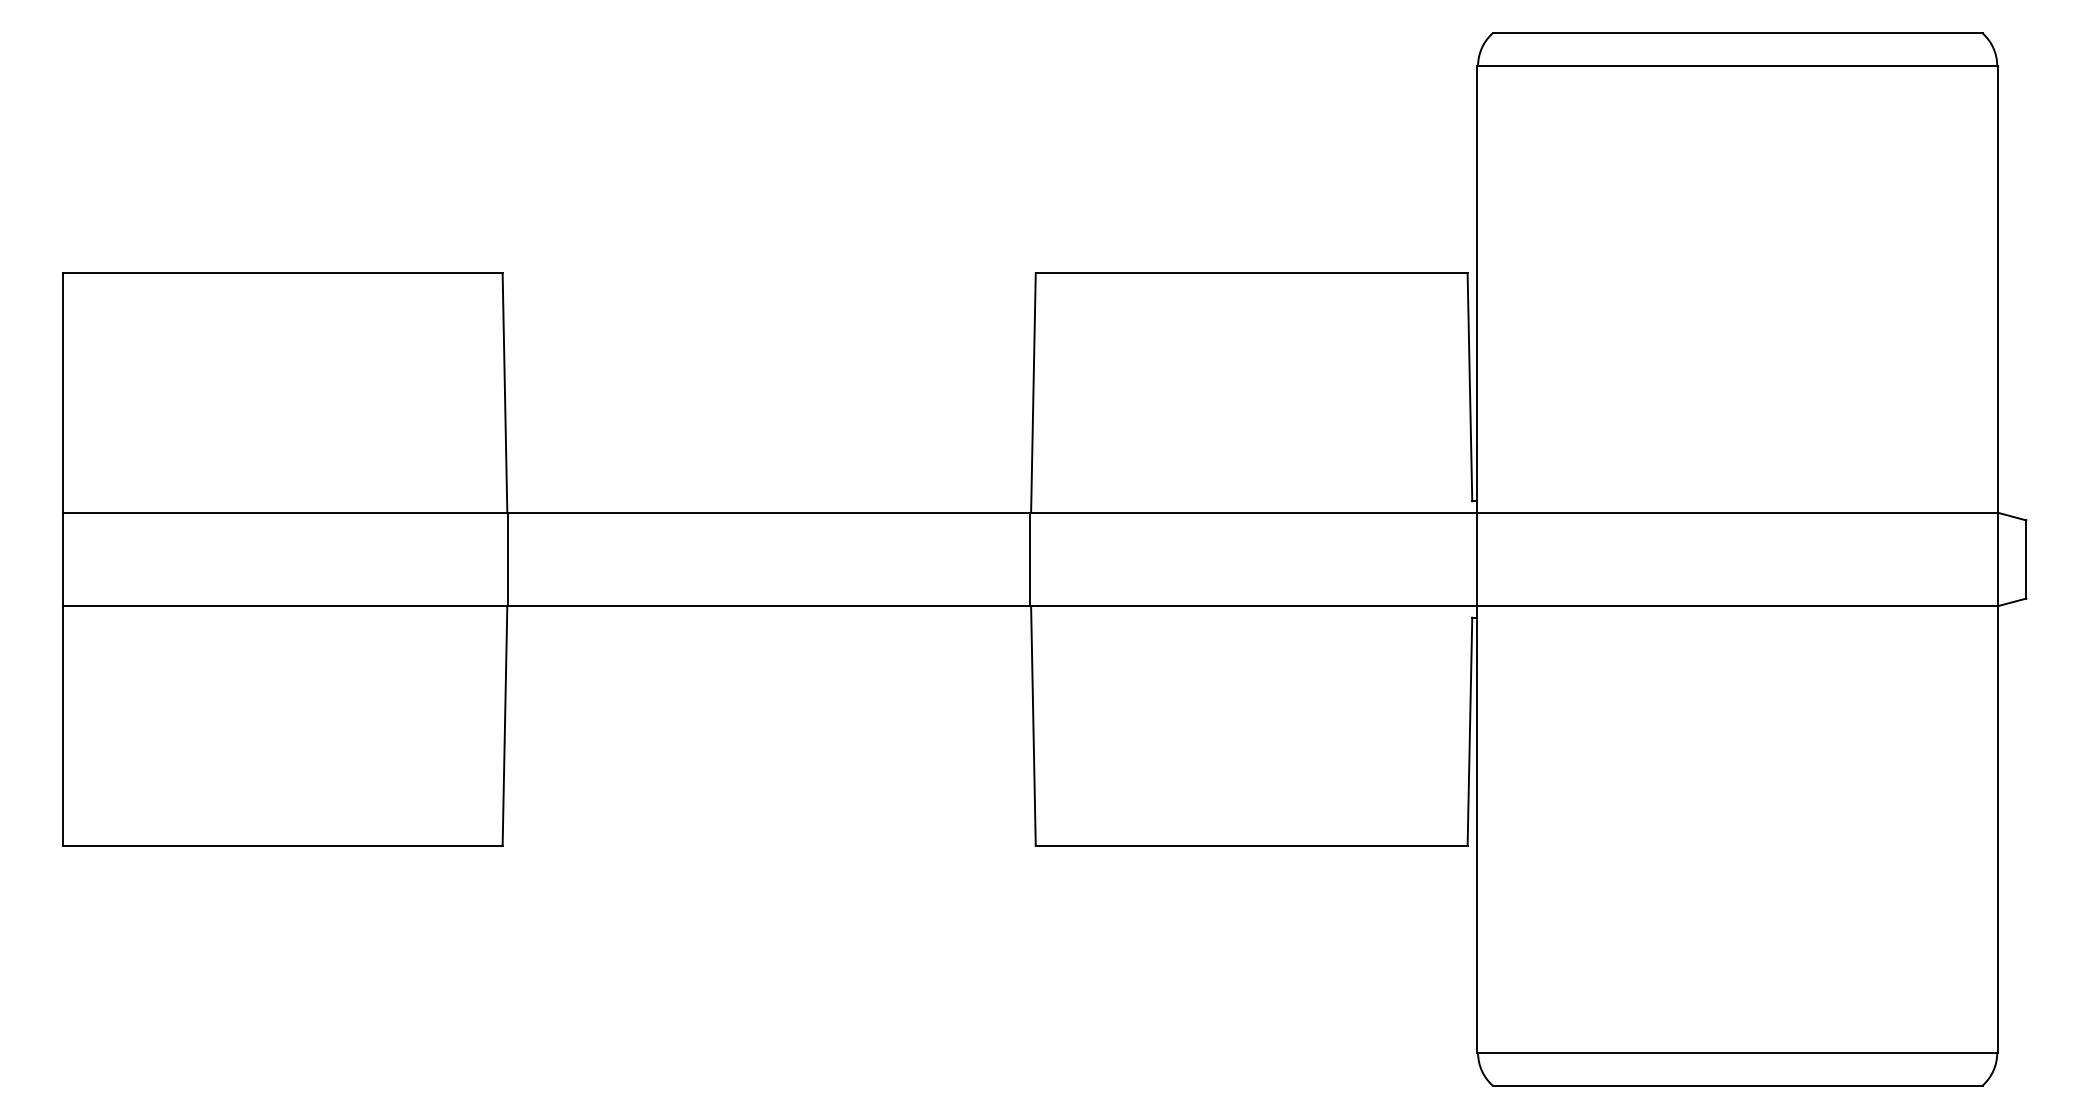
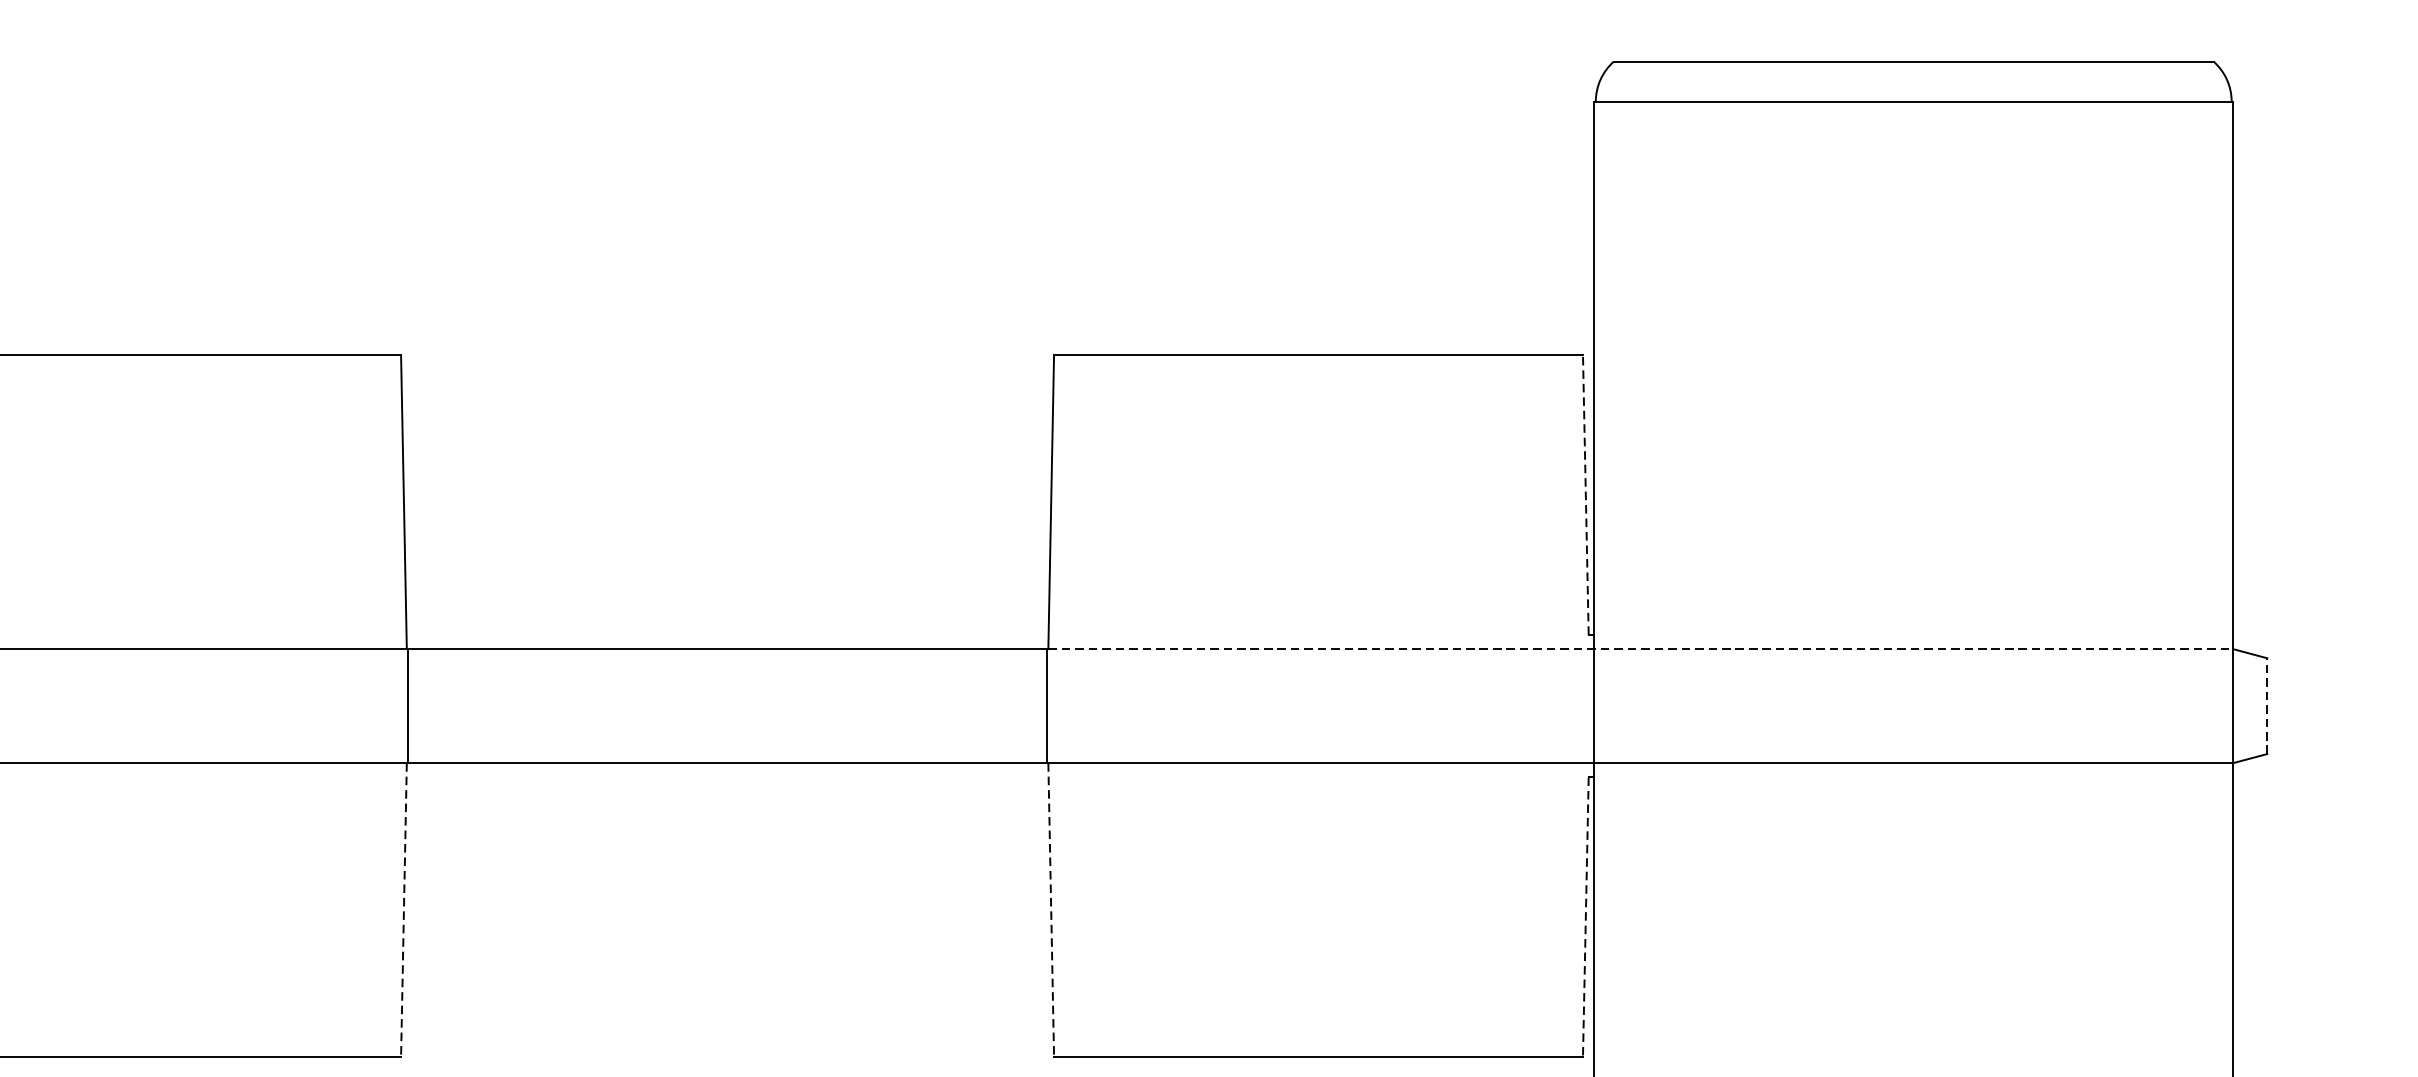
line: (1469, 386) -> (1585, 494), solid -> dashed
line: (1514, 512) -> (1640, 648), solid -> dashed
line: (2026, 559) -> (2267, 706), solid -> dashed
line: (504, 725) -> (403, 909), solid -> dashed
line: (1033, 725) -> (1051, 909), solid -> dashed
line: (1469, 732) -> (1585, 918), solid -> dashed

